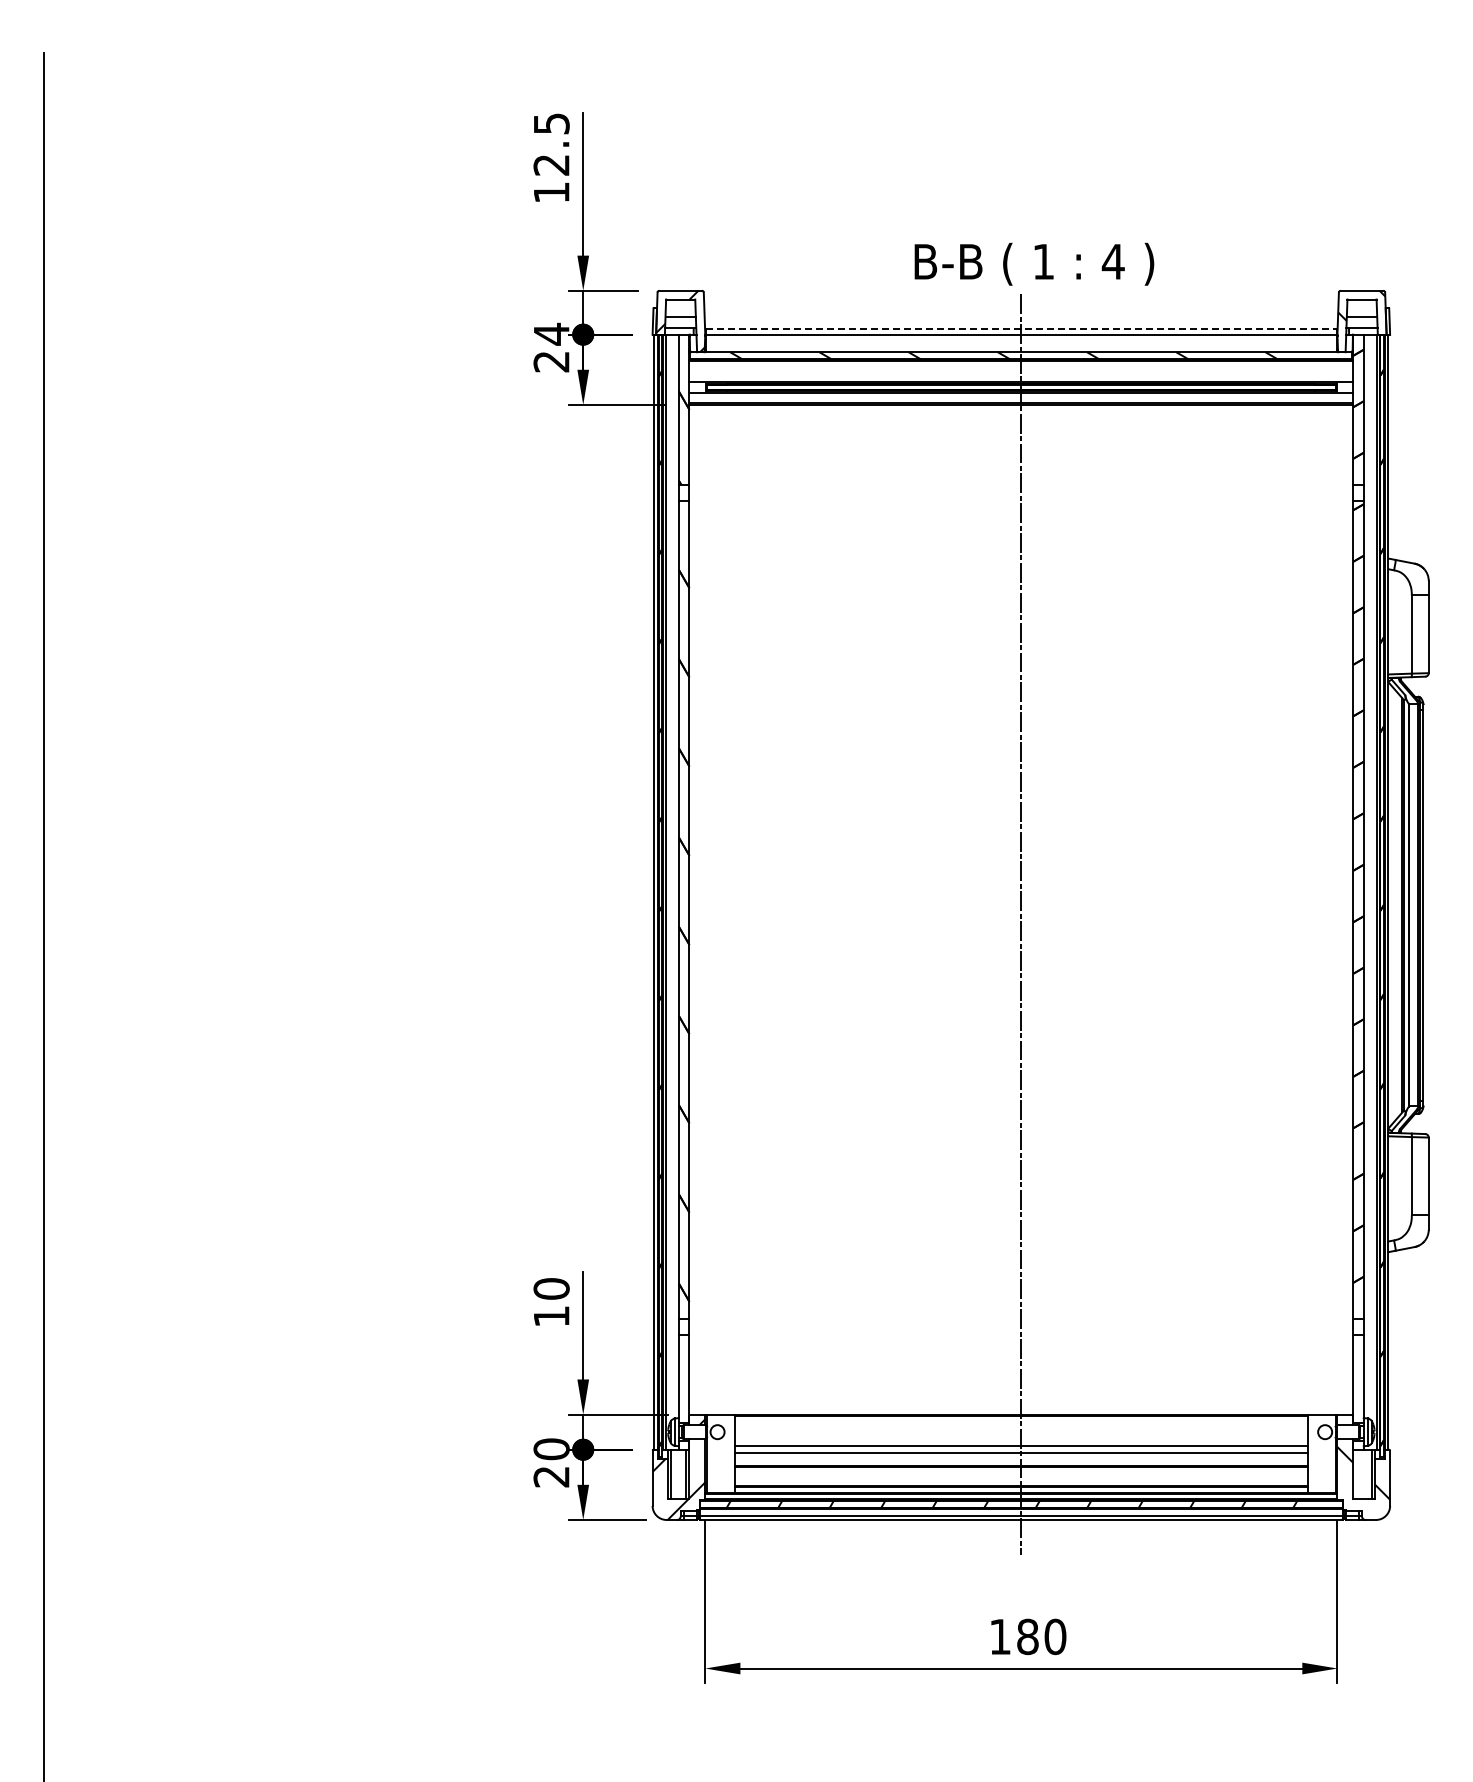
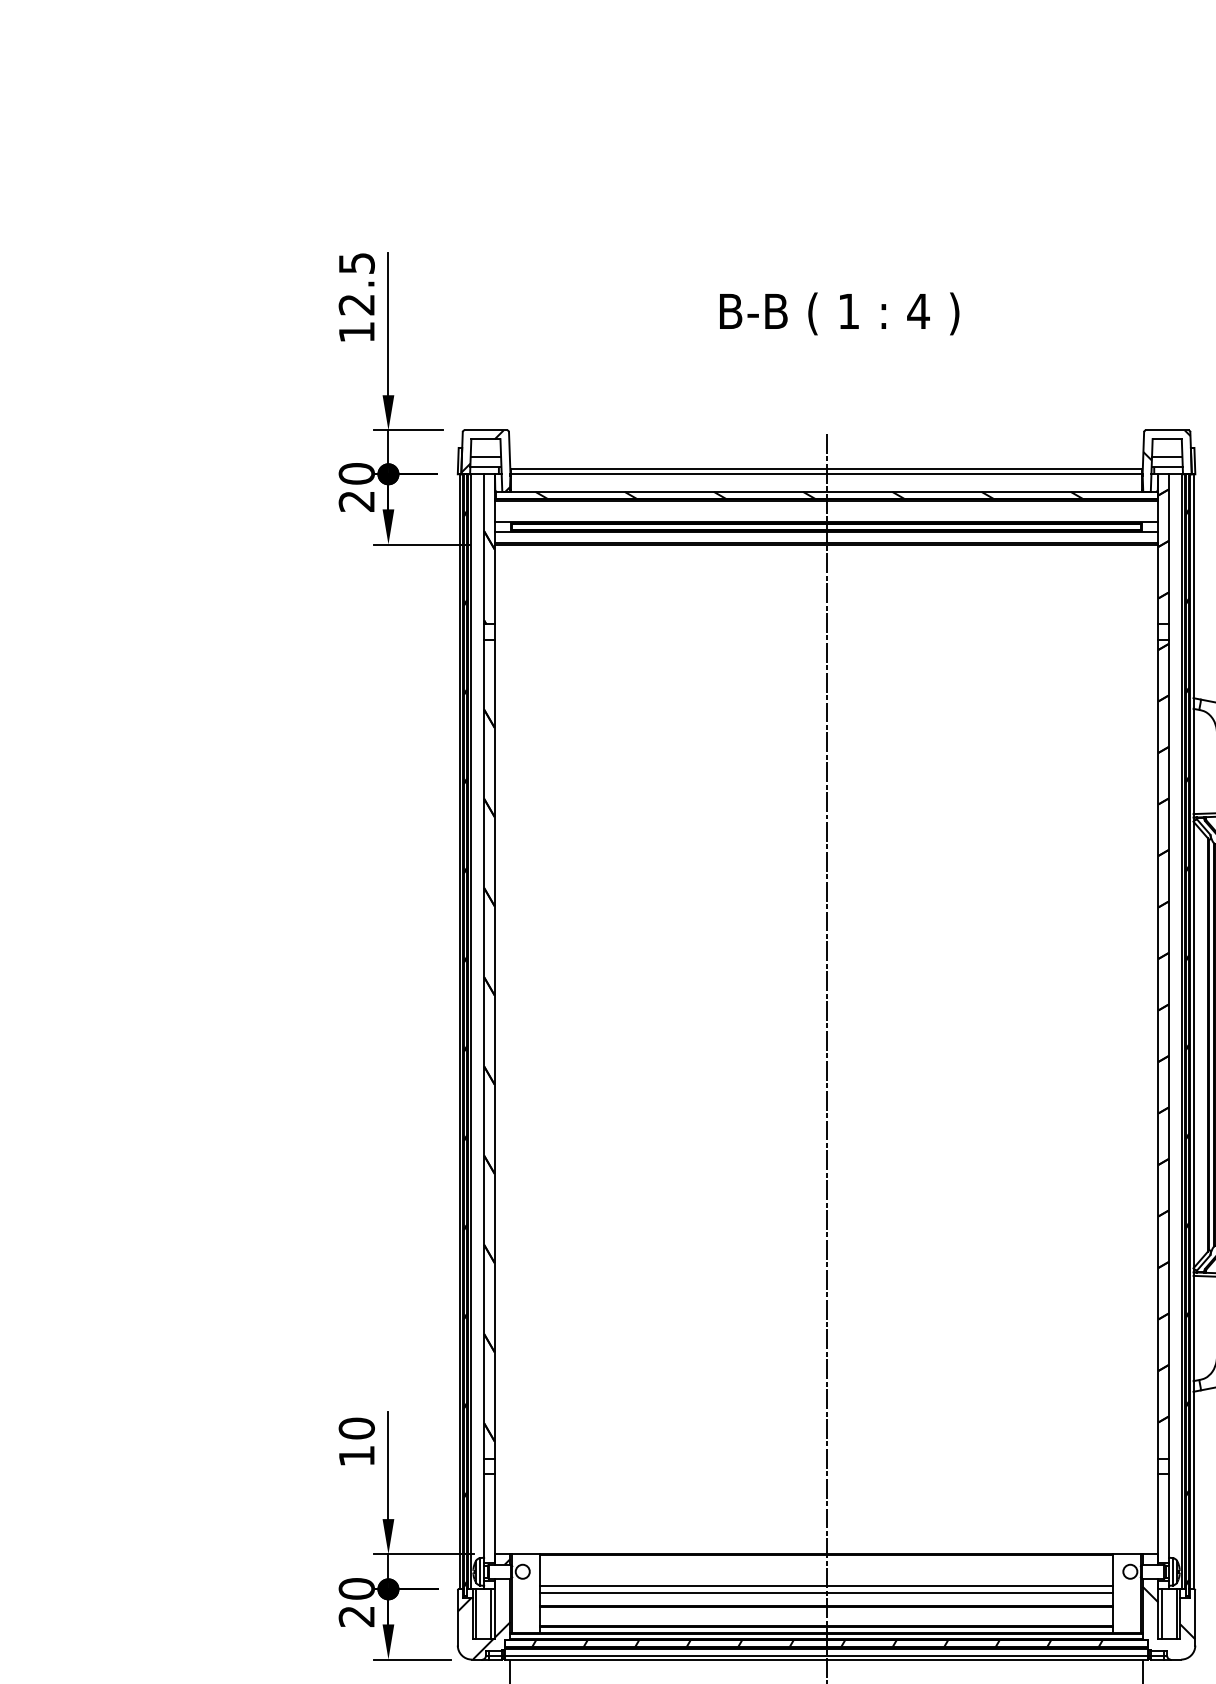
text: (1034, 263) -> (839, 313), moved
line: (1021, 329) -> (826, 469), dashed -> solid
text: (551, 333) -> (356, 473), 24 -> 20
line: (1356, 1473) -> (1161, 1613), added

